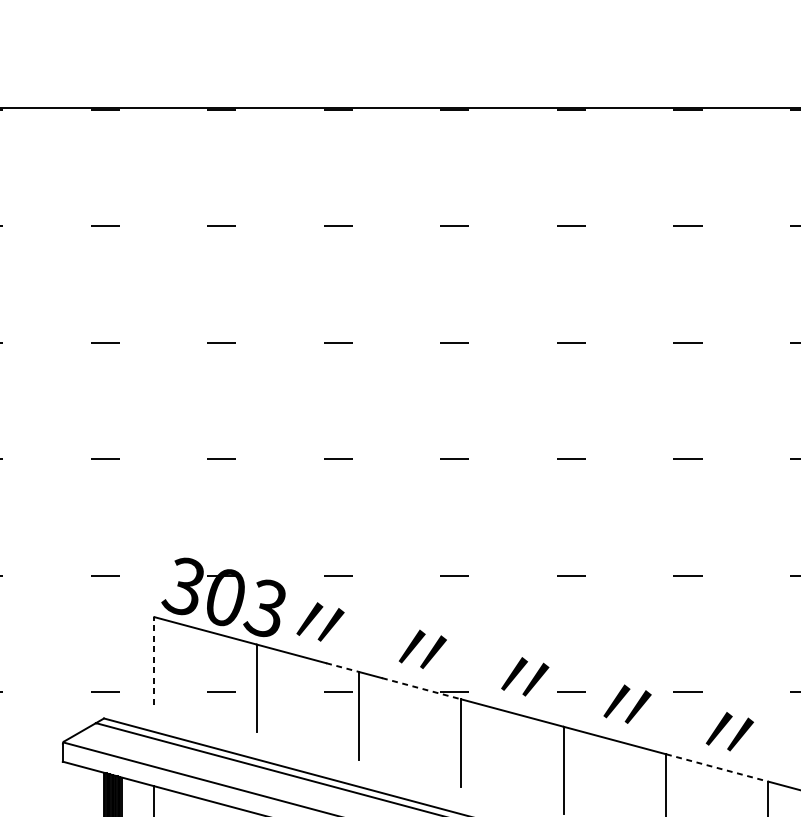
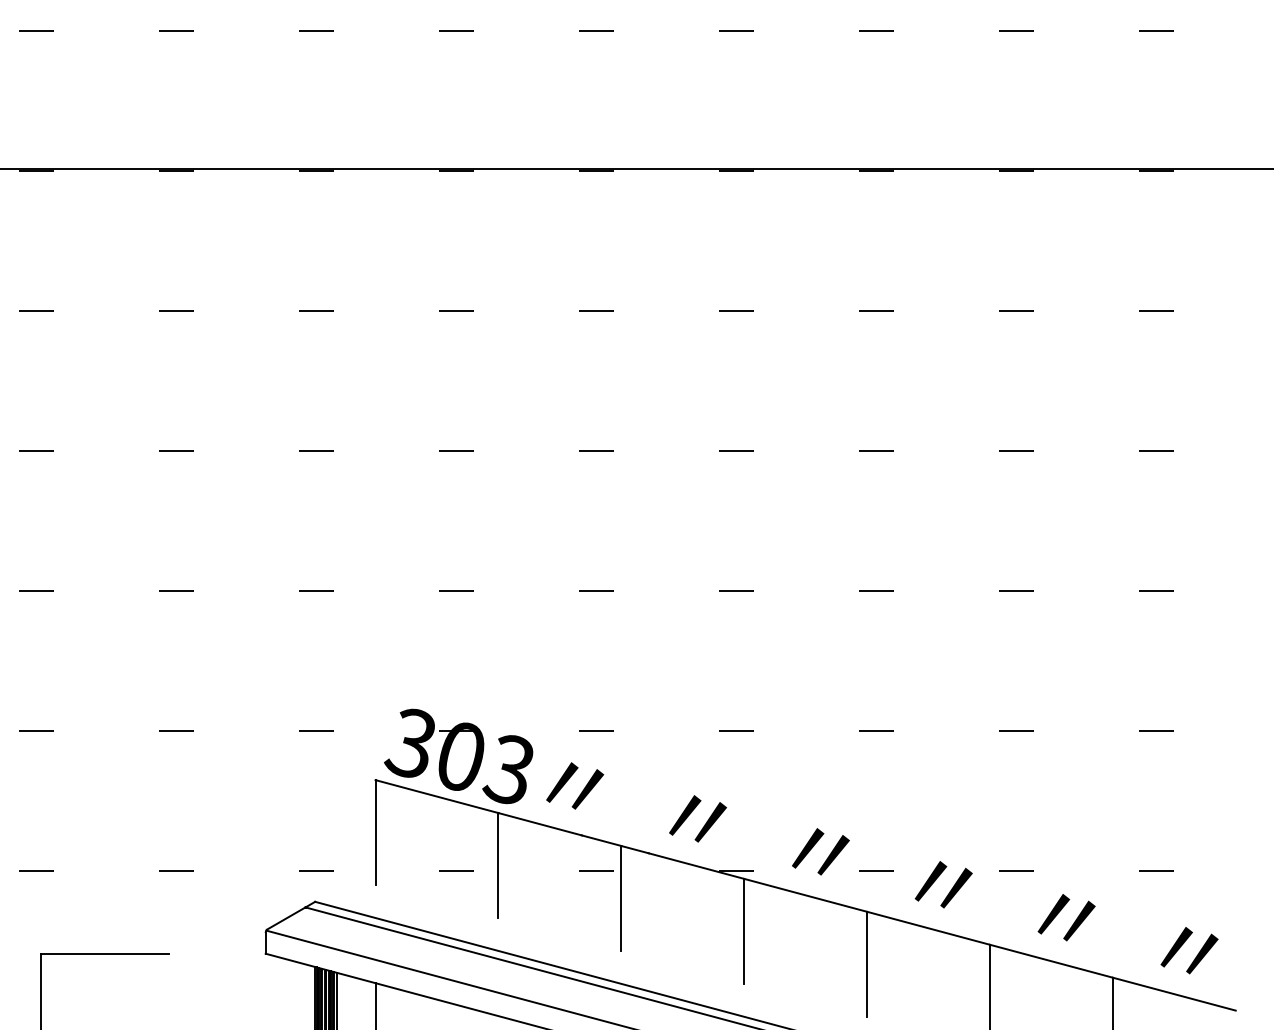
line: (154, 660) -> (375, 832), dashed -> solid
line: (343, 667) -> (602, 840), dashed -> solid
line: (422, 689) -> (697, 866), dashed -> solid
line: (717, 768) -> (1051, 961), dashed -> solid

